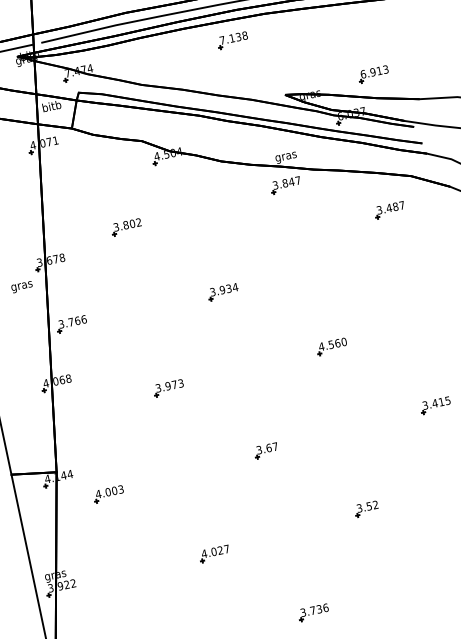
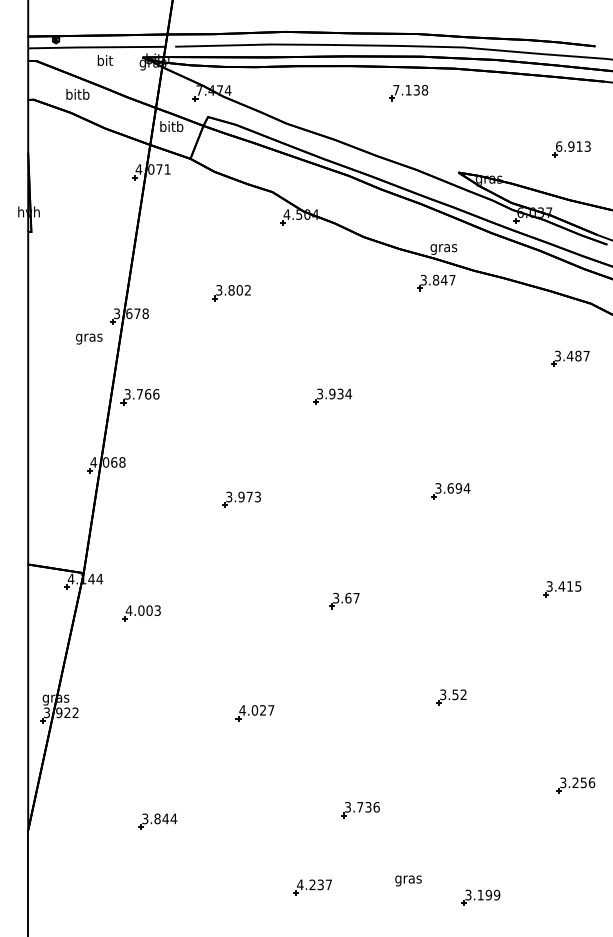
part: (373, 74) -> (571, 149), moved
part: (389, 210) -> (570, 358), moved
text: (332, 344) -> (452, 488), 4.560 -> 3.694

